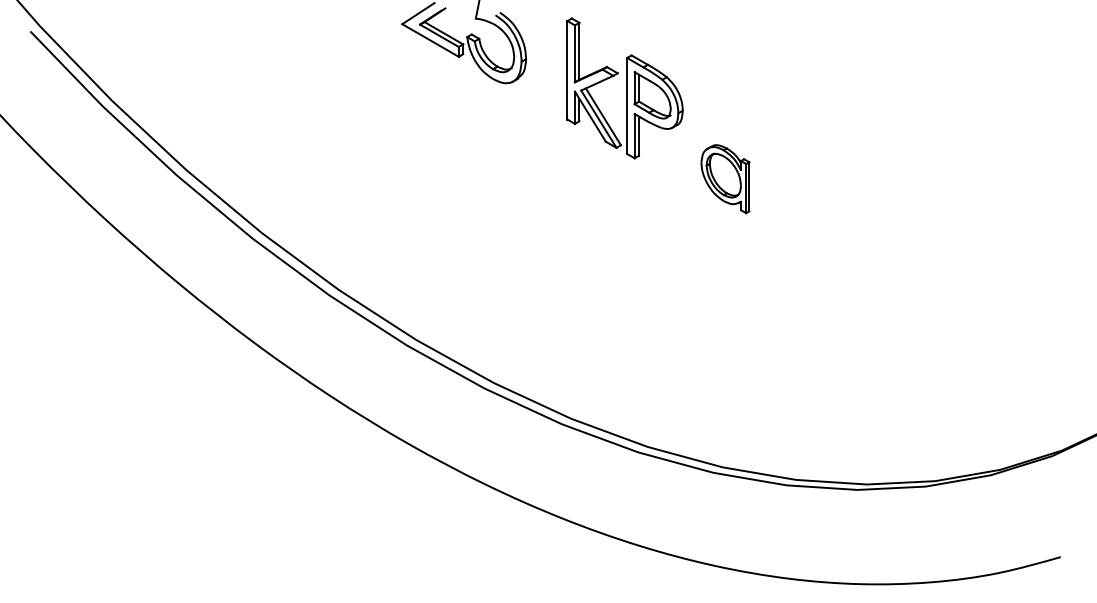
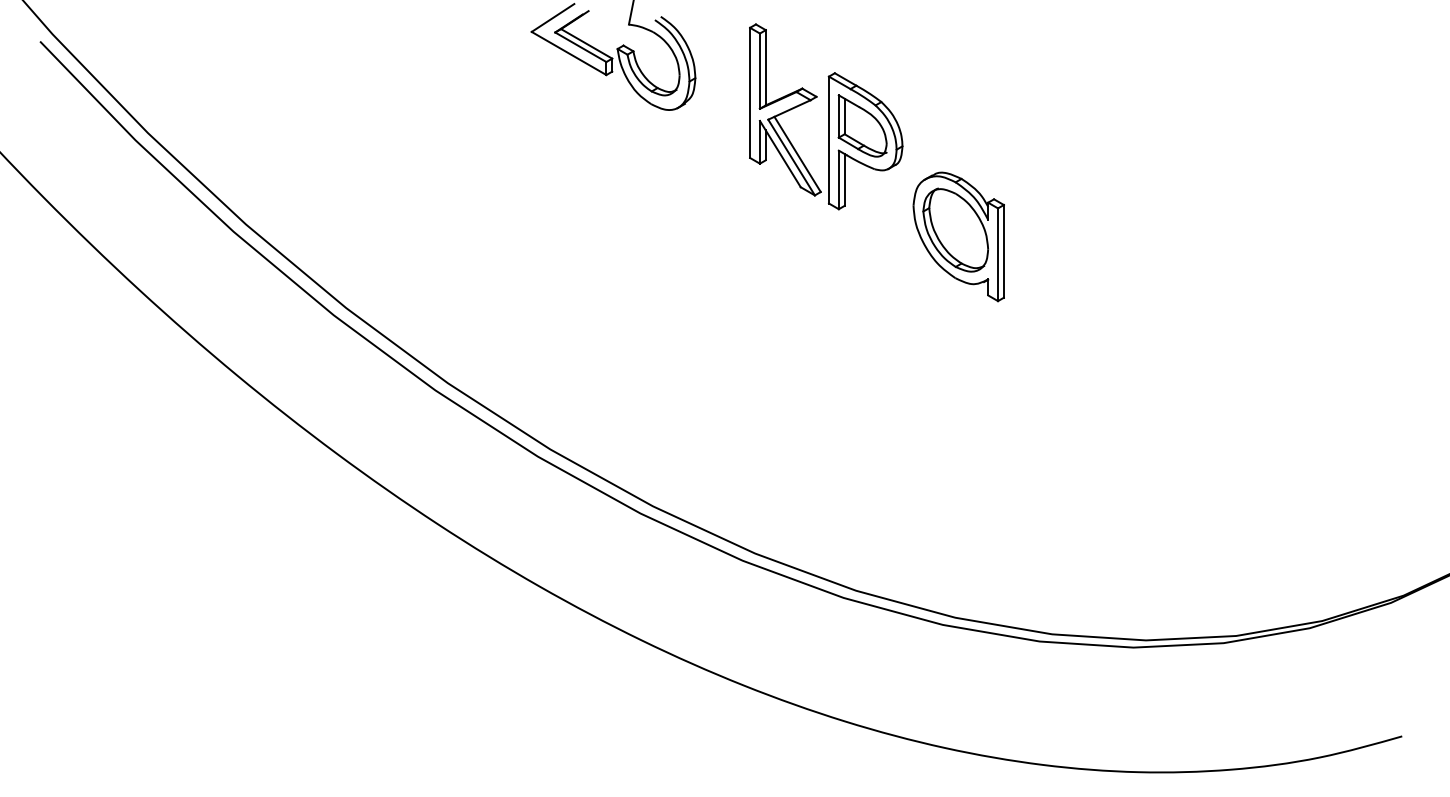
part: (725, 178) -> (958, 235), size x1.43

